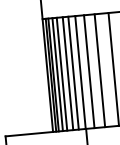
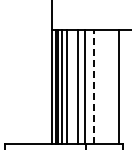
line: (99, 70) -> (104, 86), removed
line: (89, 71) -> (94, 86), solid -> dashed
line: (67, 73) -> (72, 86), removed

